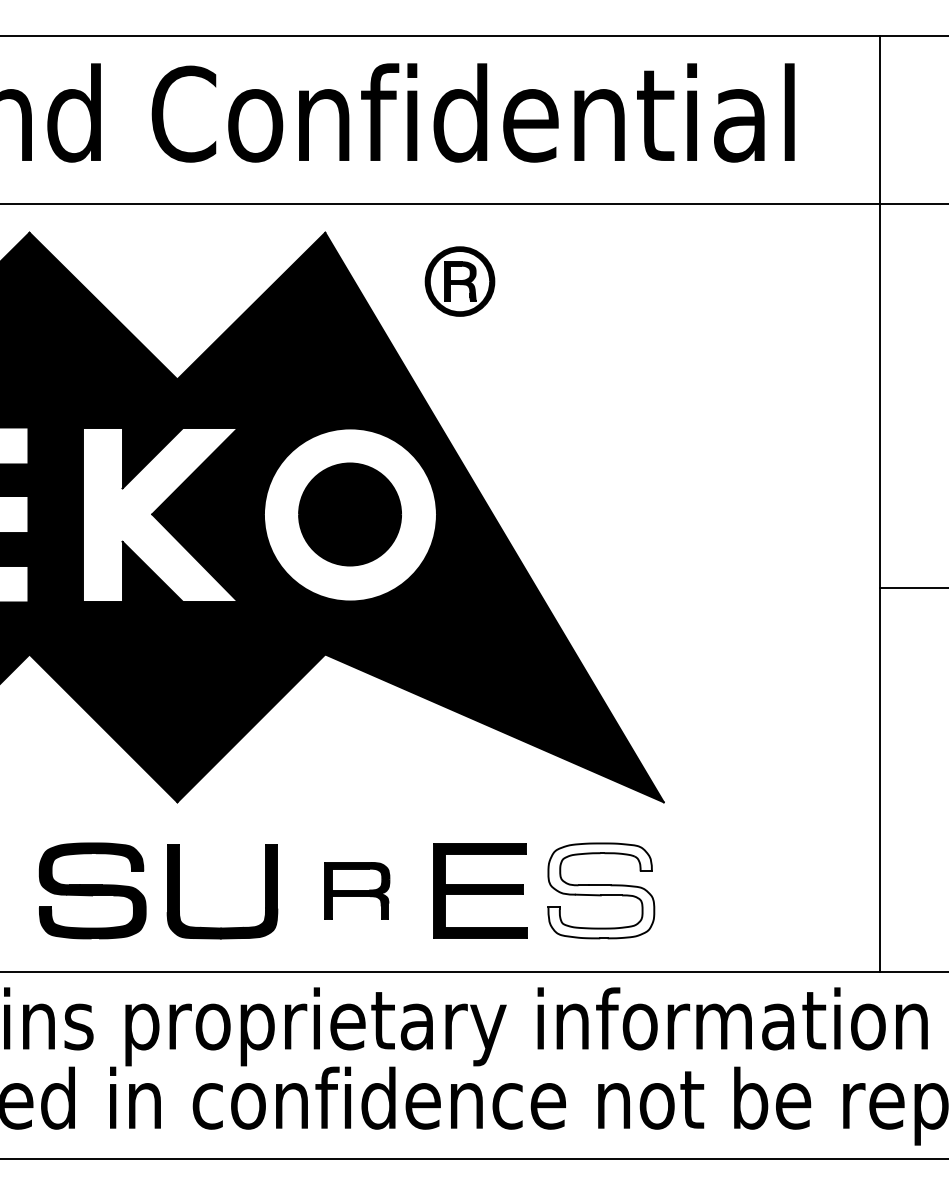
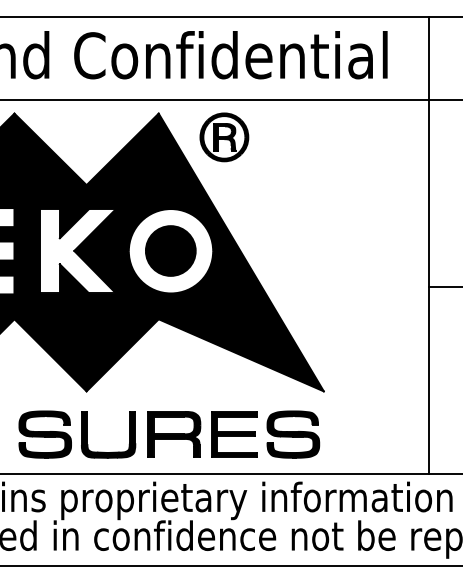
part: (460, 281) -> (224, 137), size x1.43
part: (357, 890) -> (174, 434), size x1.67
fill: (601, 890) -> (293, 434), added

